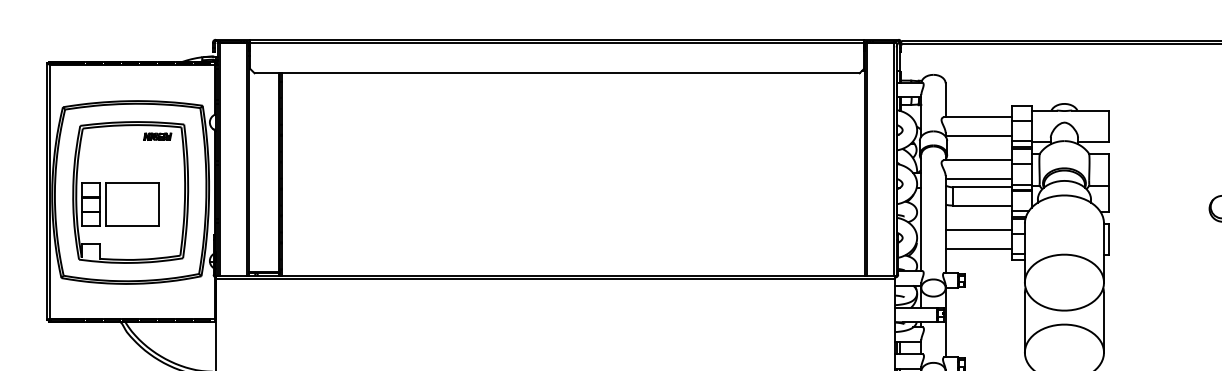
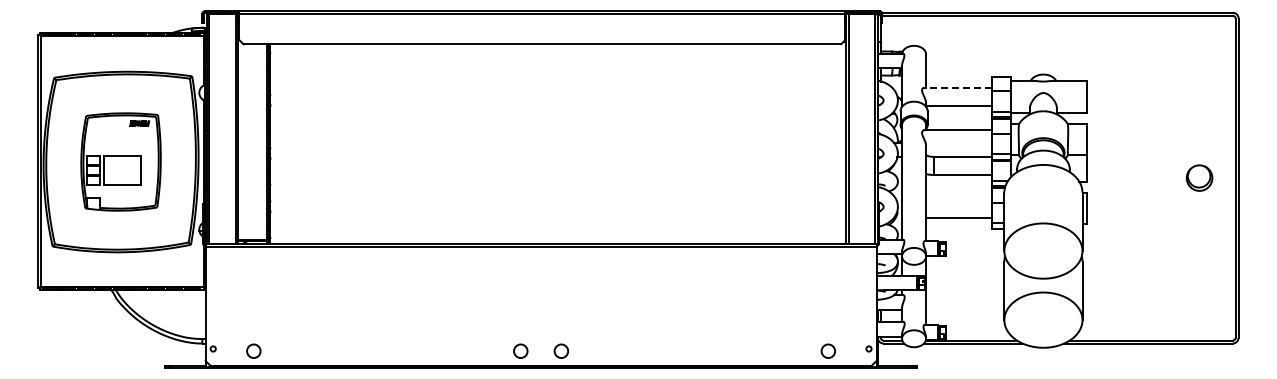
line: (977, 117) -> (957, 87), solid -> dashed
line: (978, 178) -> (958, 148), removed
part: (130, 191) -> (120, 161), size x0.7
line: (978, 230) -> (958, 199), removed

